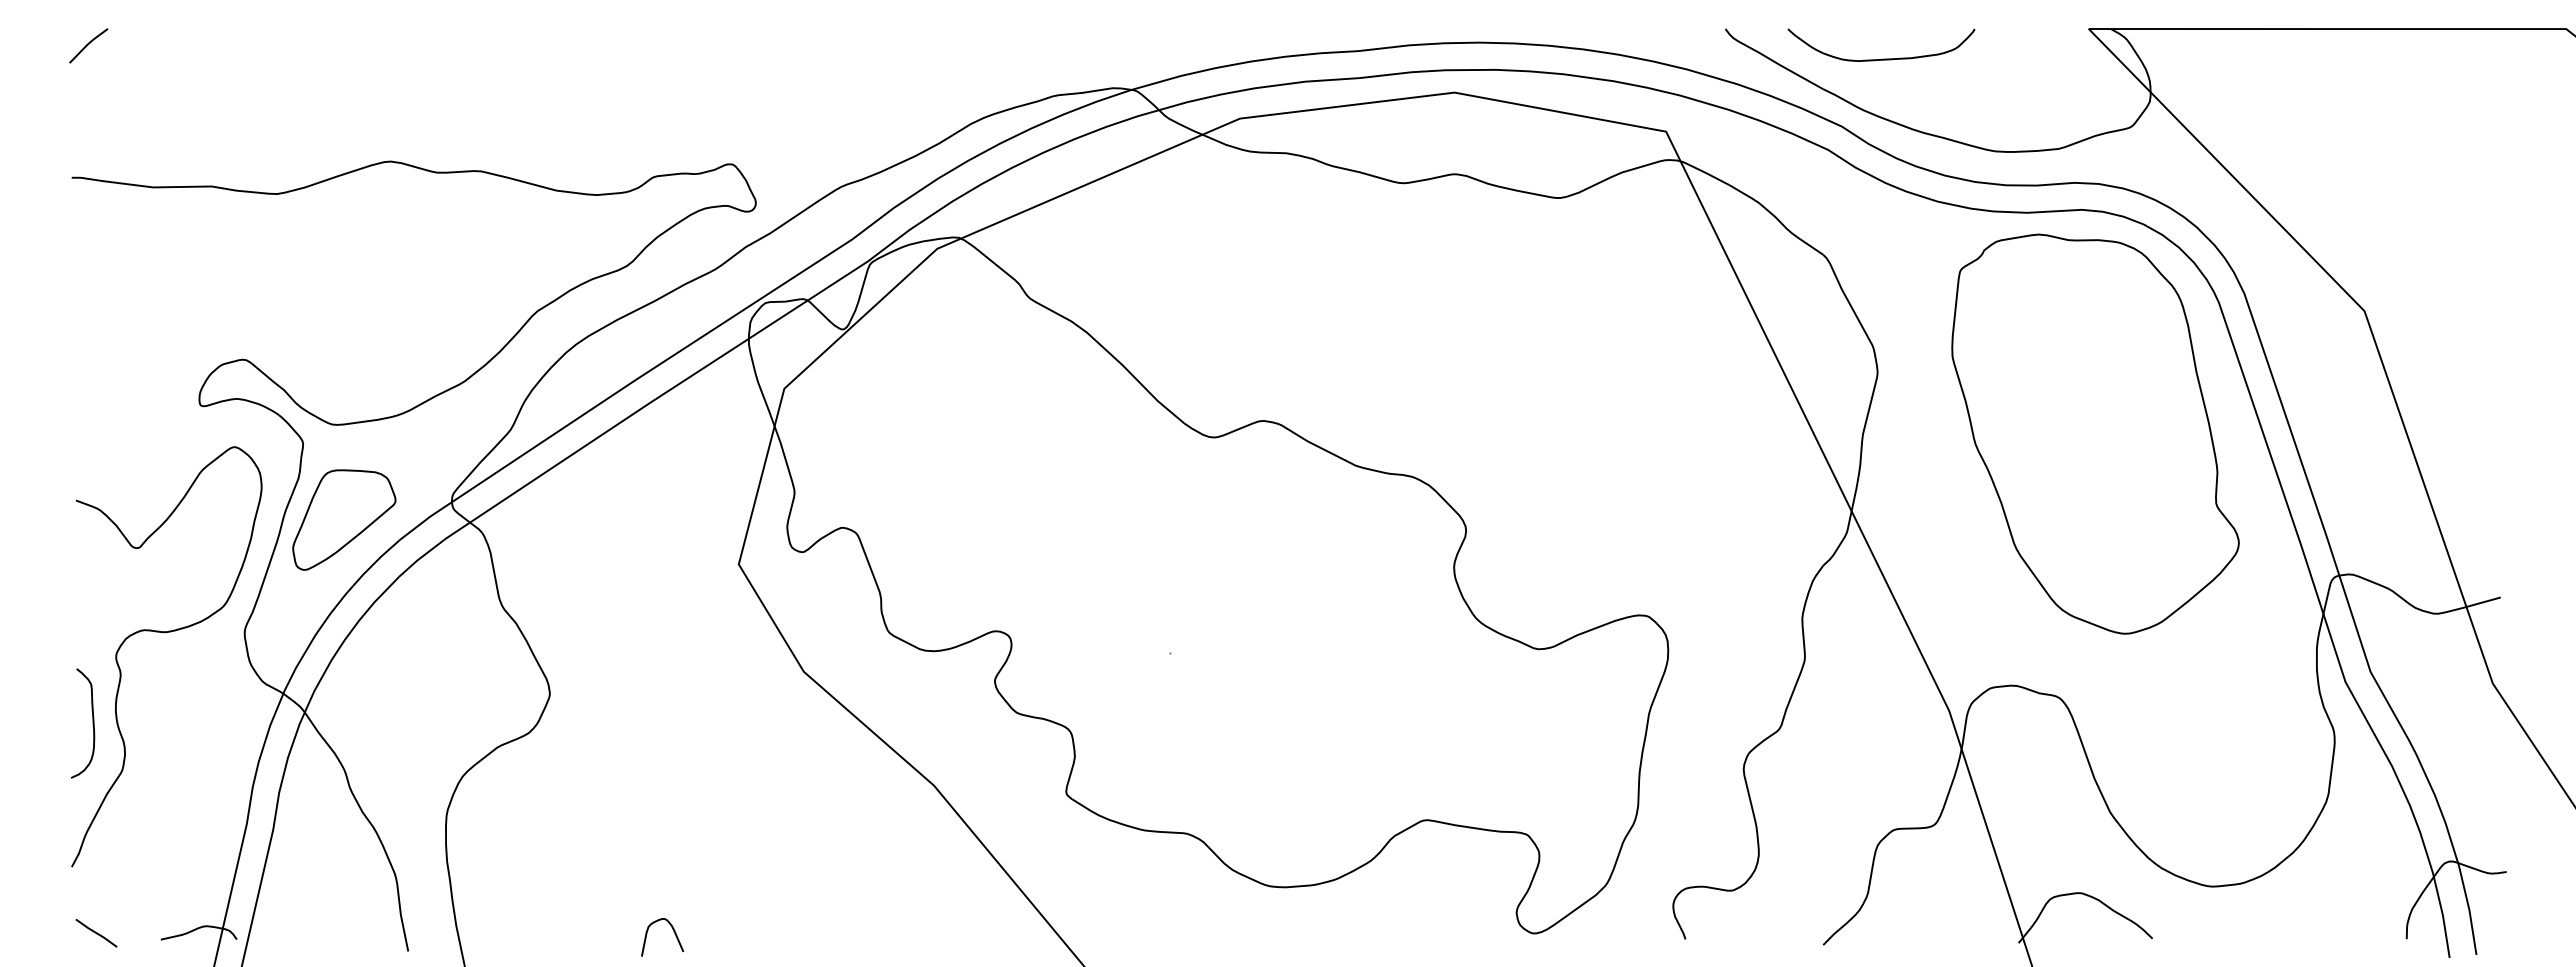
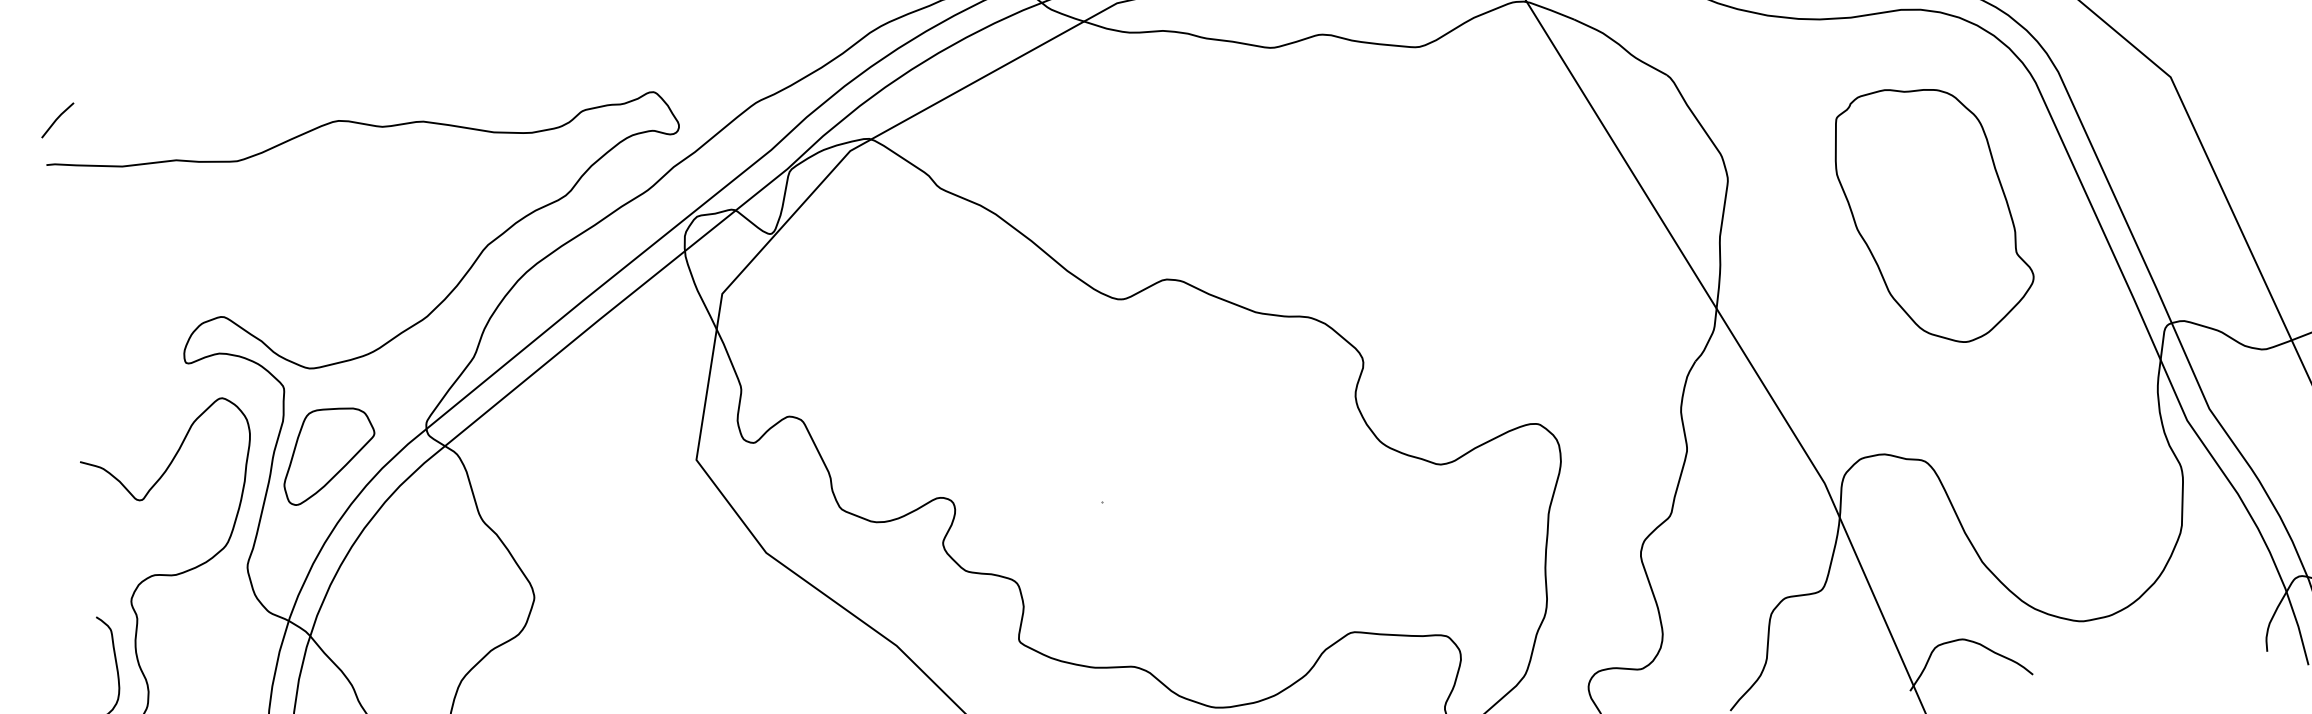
line: (88, 45) -> (57, 120), moved
part: (2095, 433) -> (1934, 214), size x0.7

